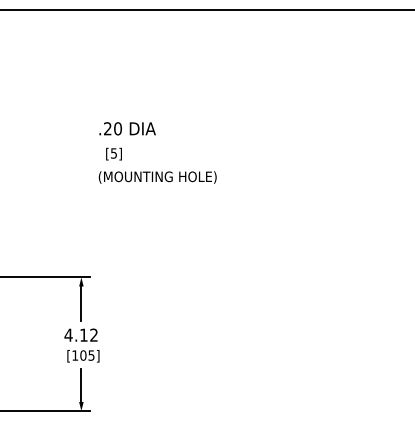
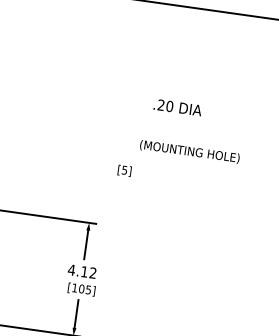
text: (127, 128) -> (177, 107), moved
text: (113, 153) -> (124, 170), moved
text: (157, 177) -> (189, 151), moved

